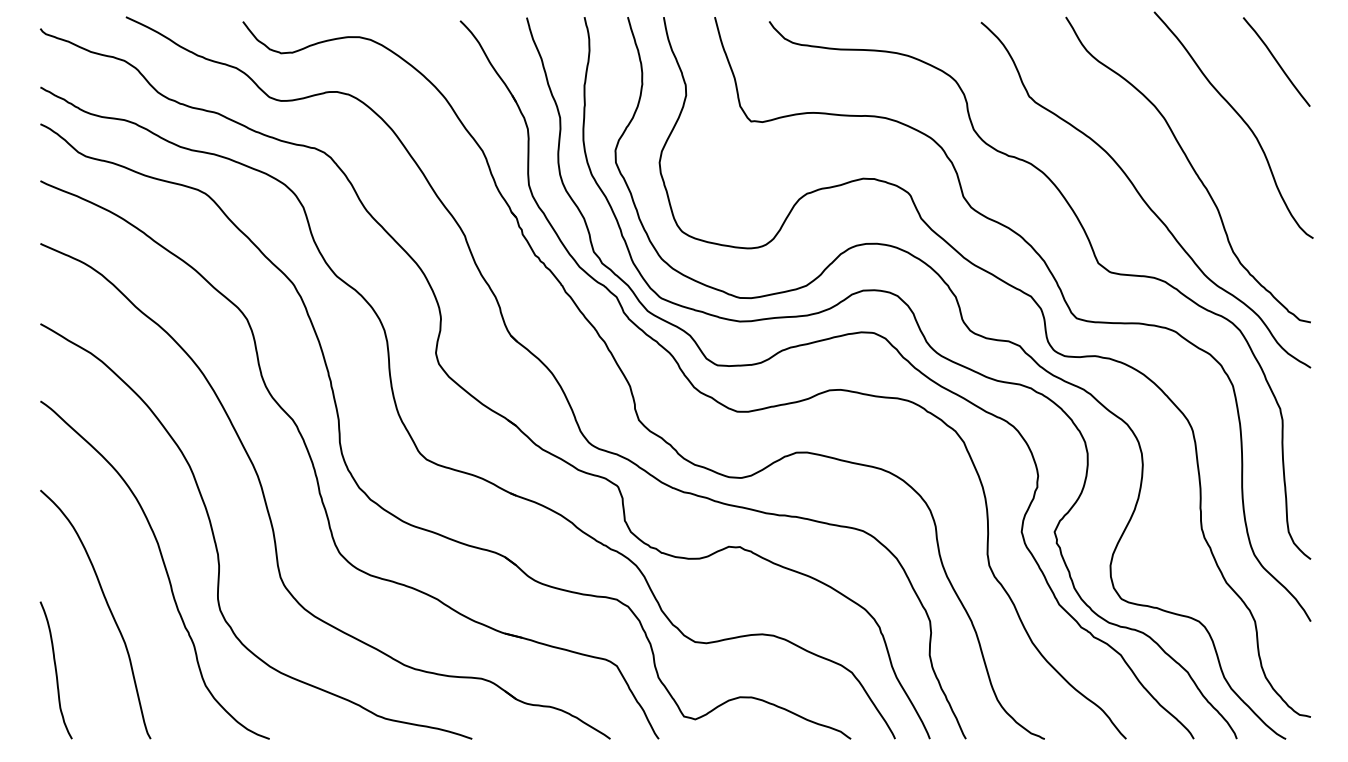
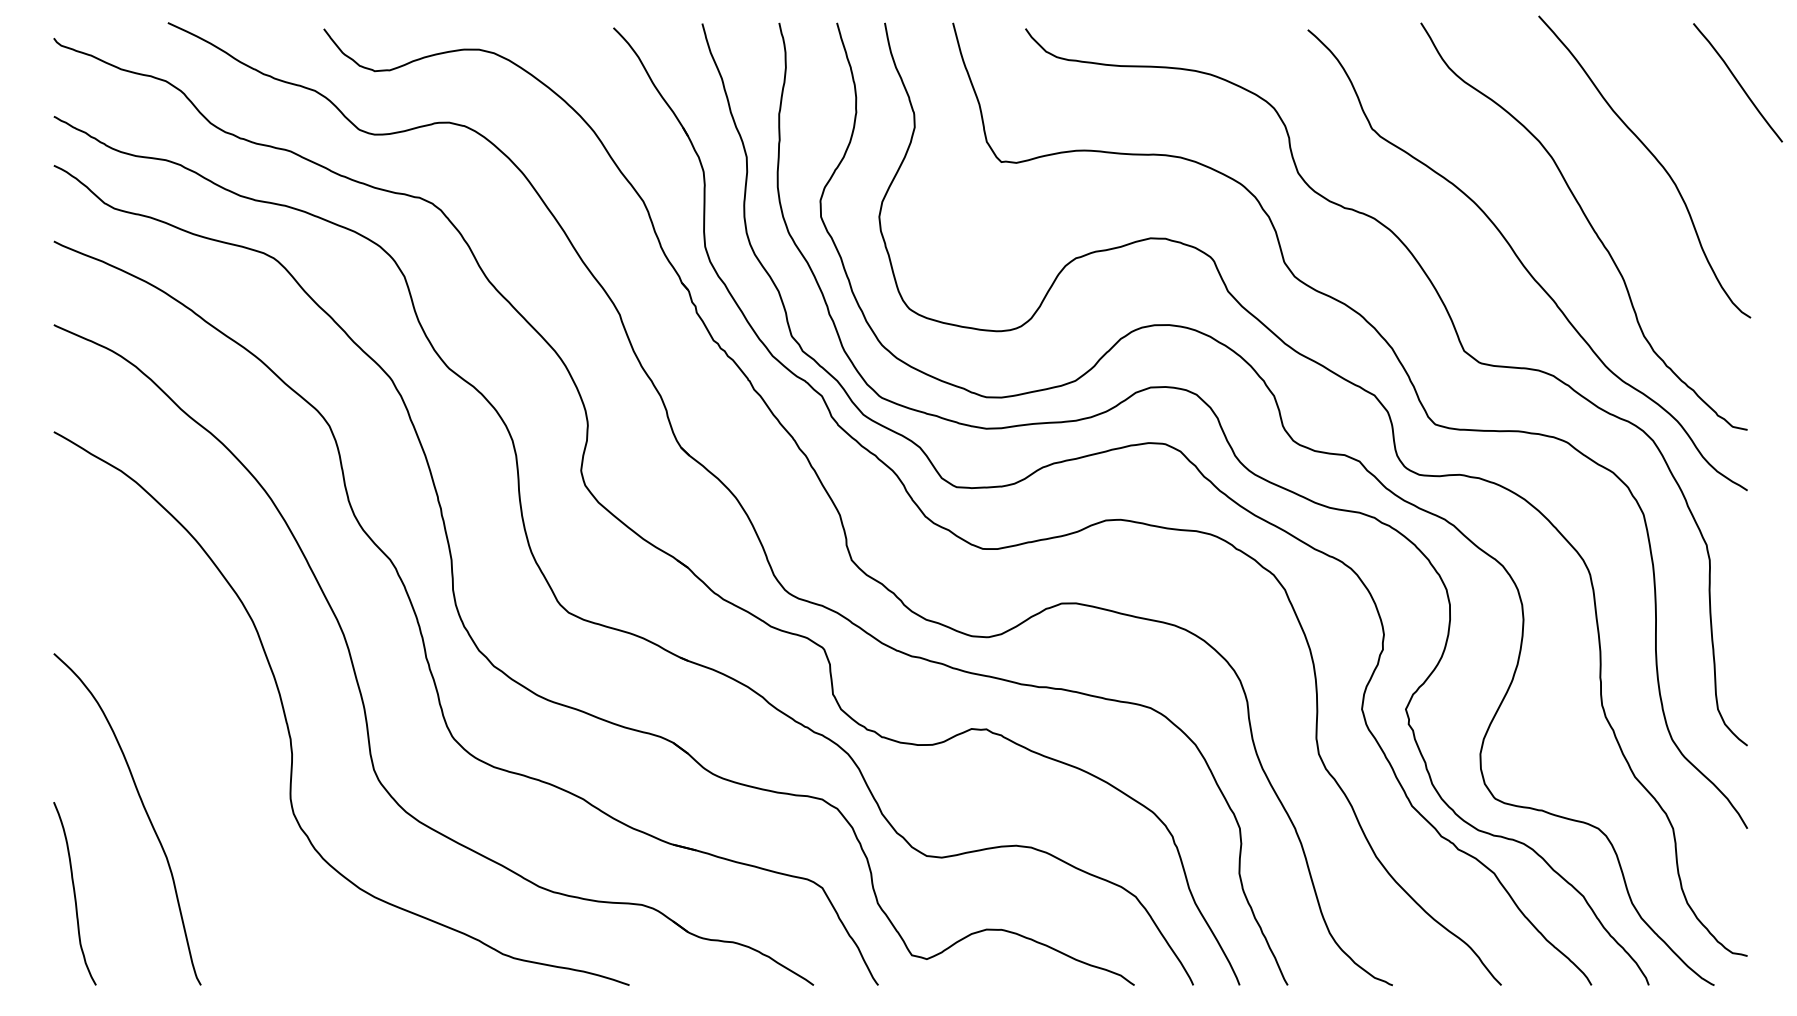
curve: (1276, 61) -> (1737, 82), moved
curve: (163, 565) -> (217, 753), removed

